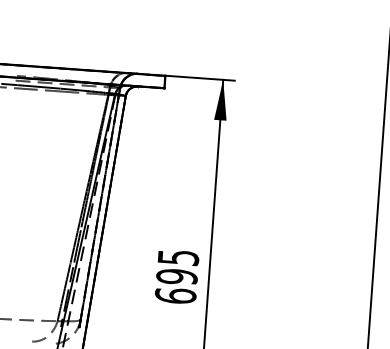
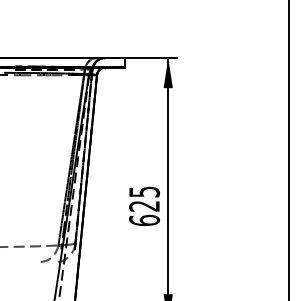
text: (177, 275) -> (144, 205), 695 -> 625

